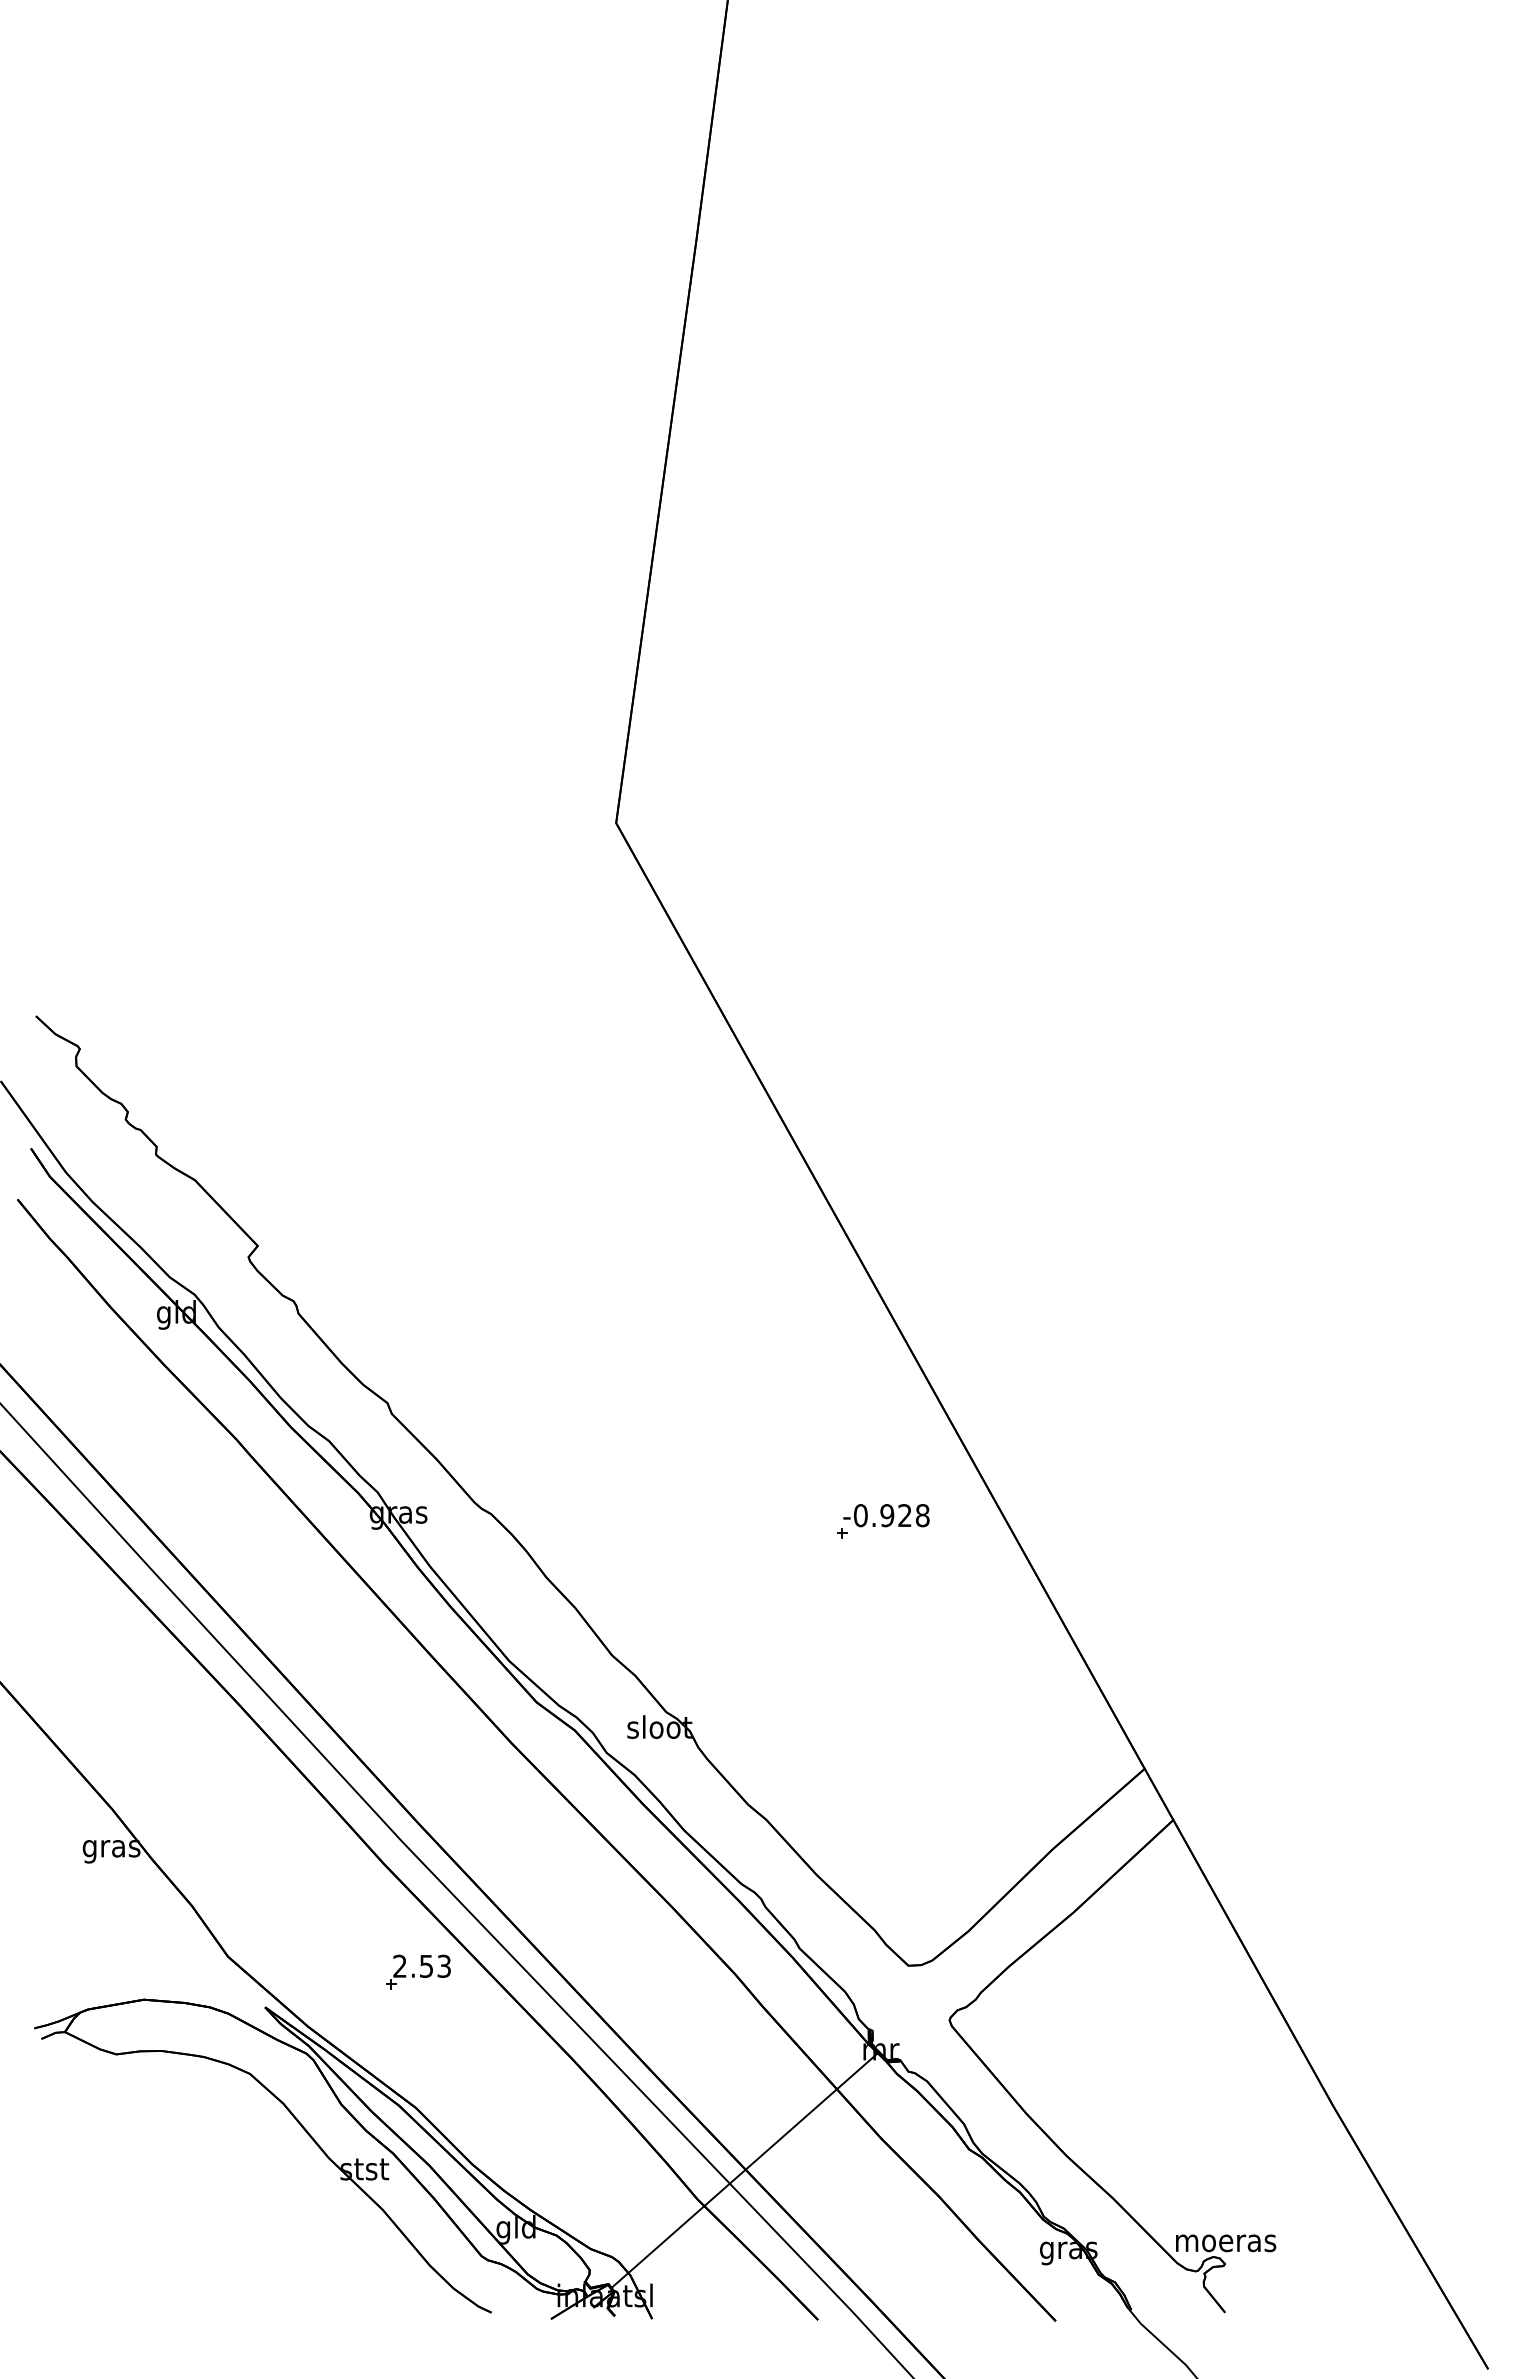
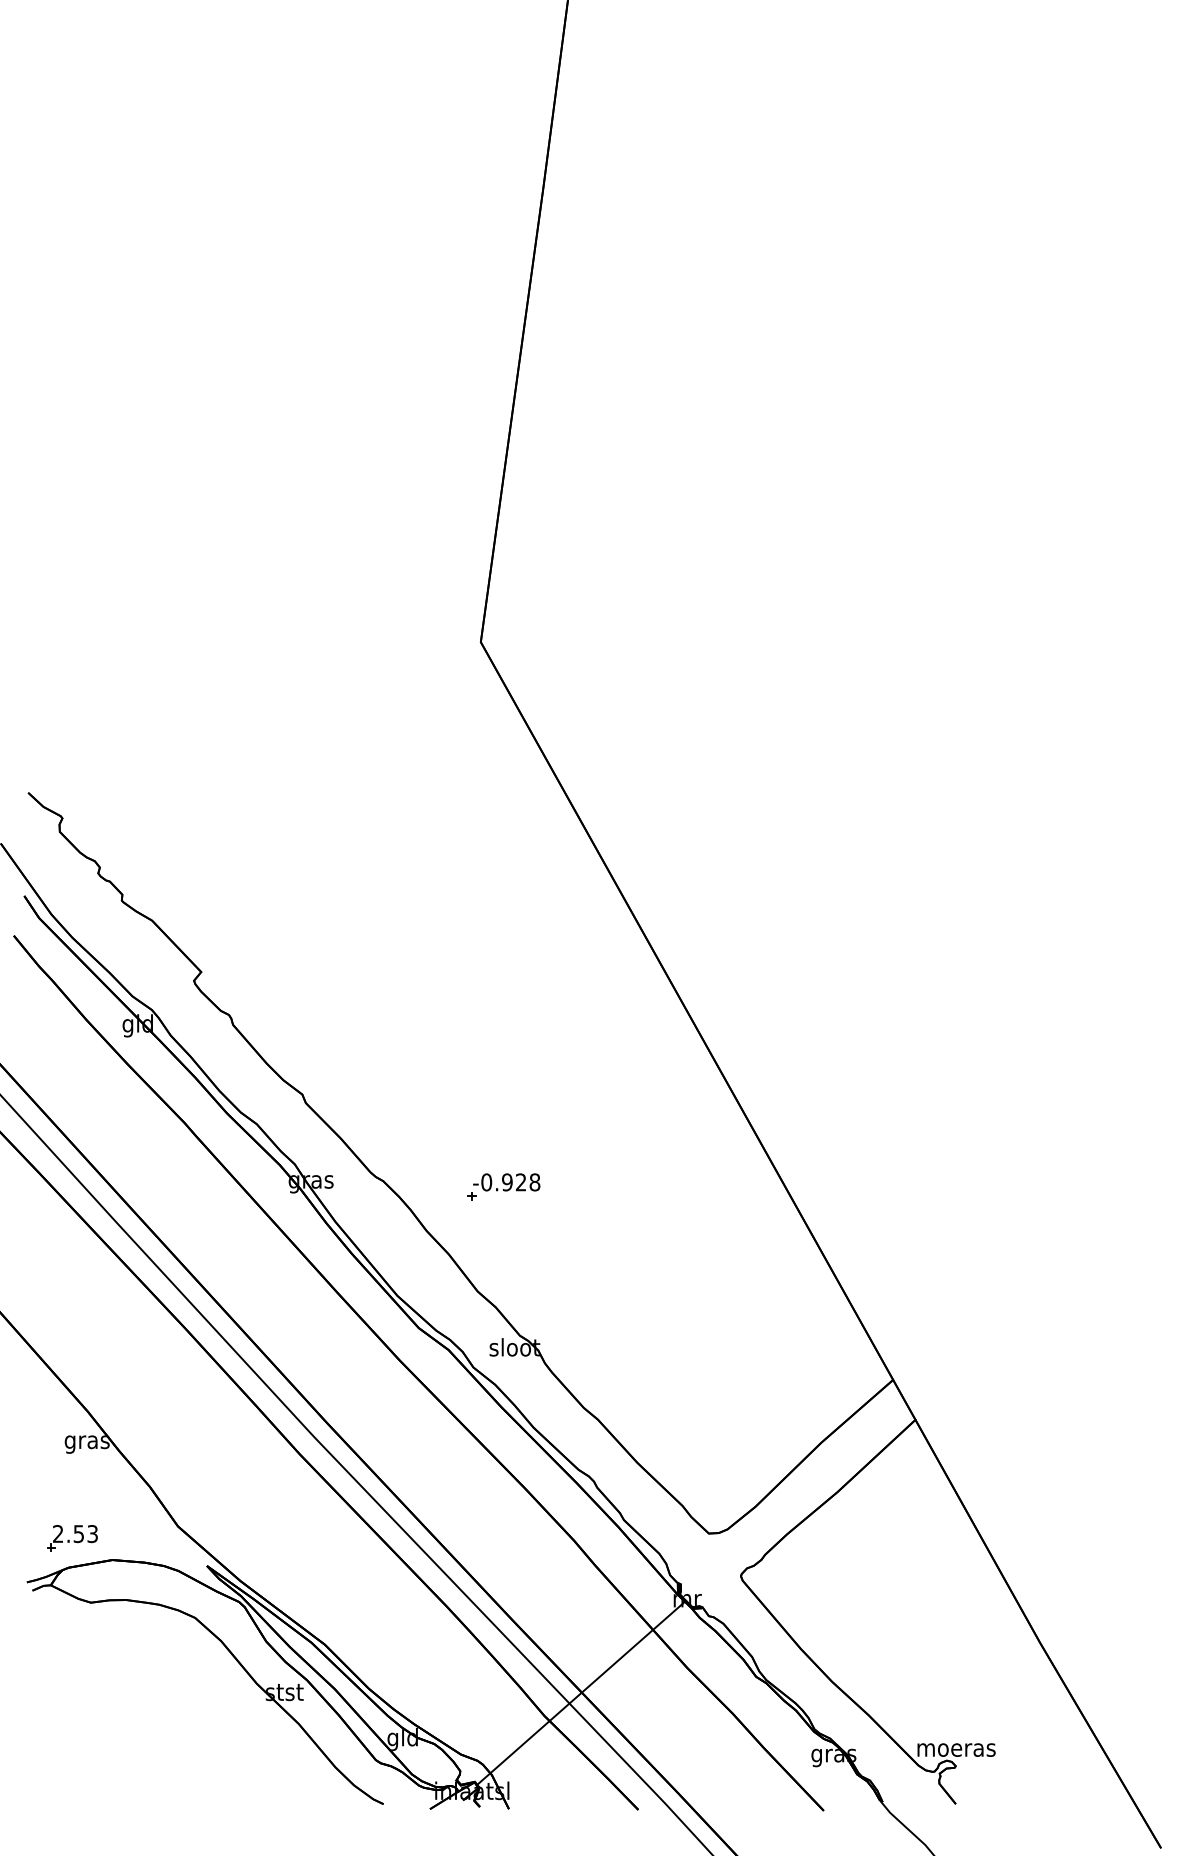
part: (883, 1520) -> (504, 1186), moved
part: (418, 1972) -> (72, 1538), moved

